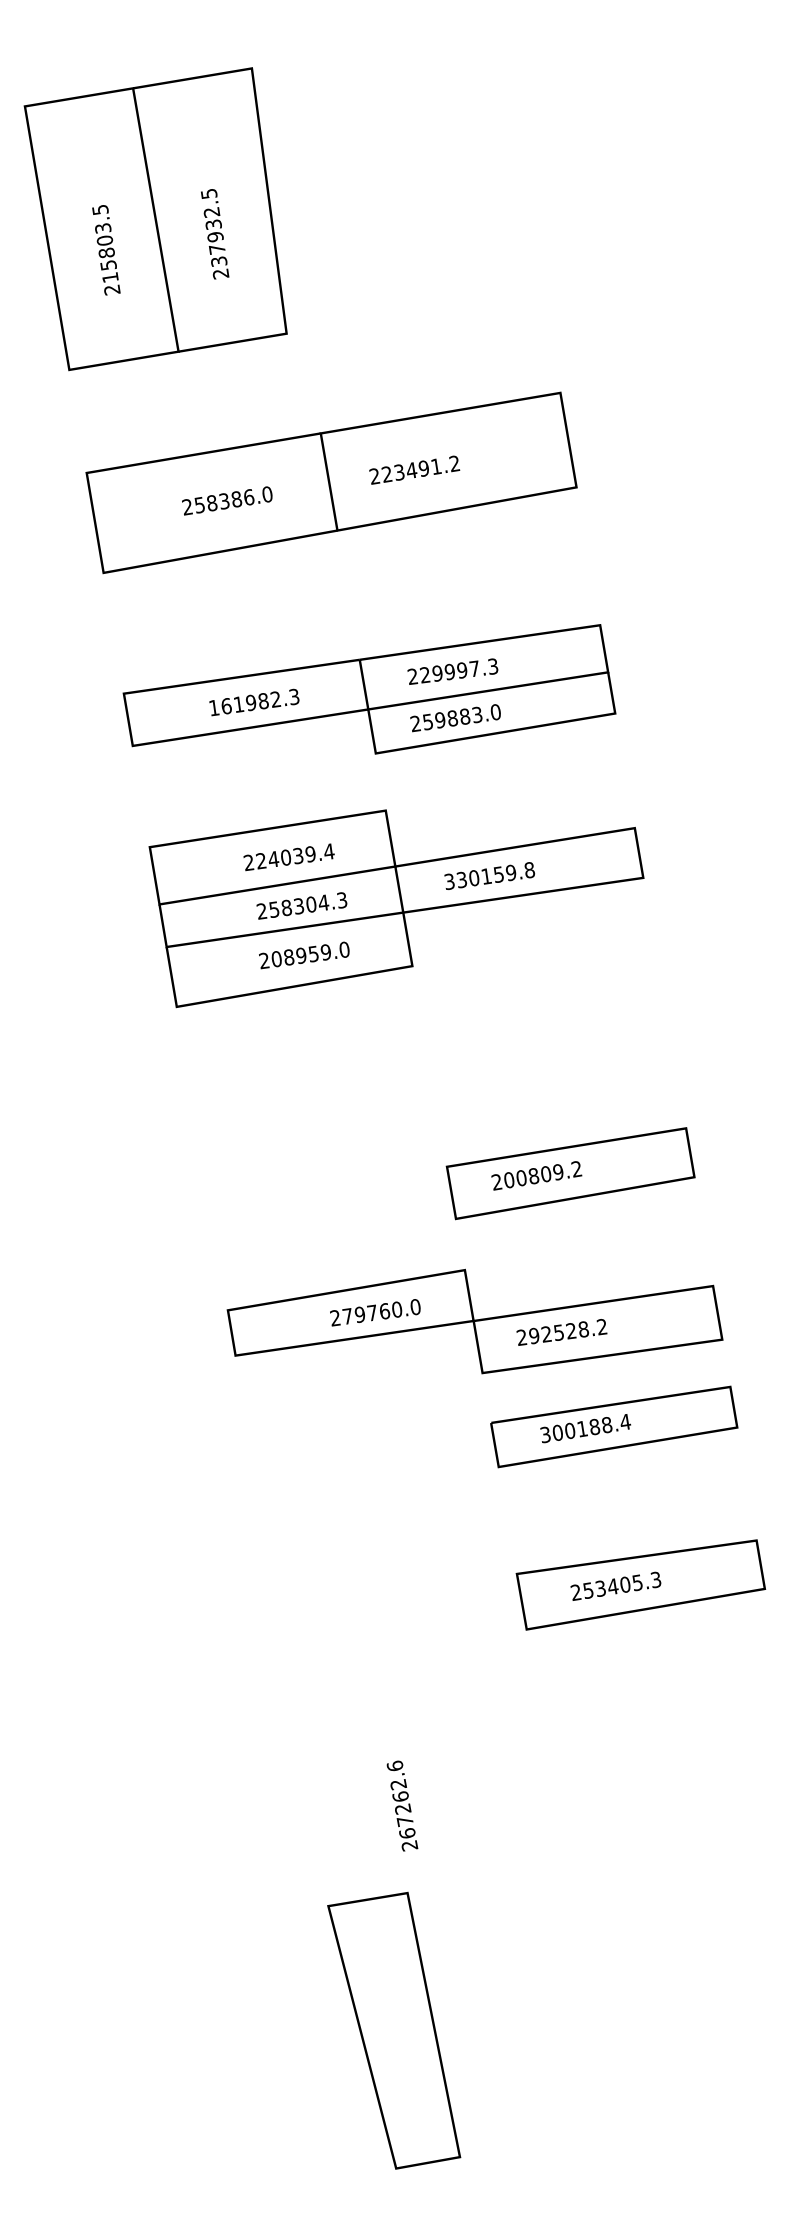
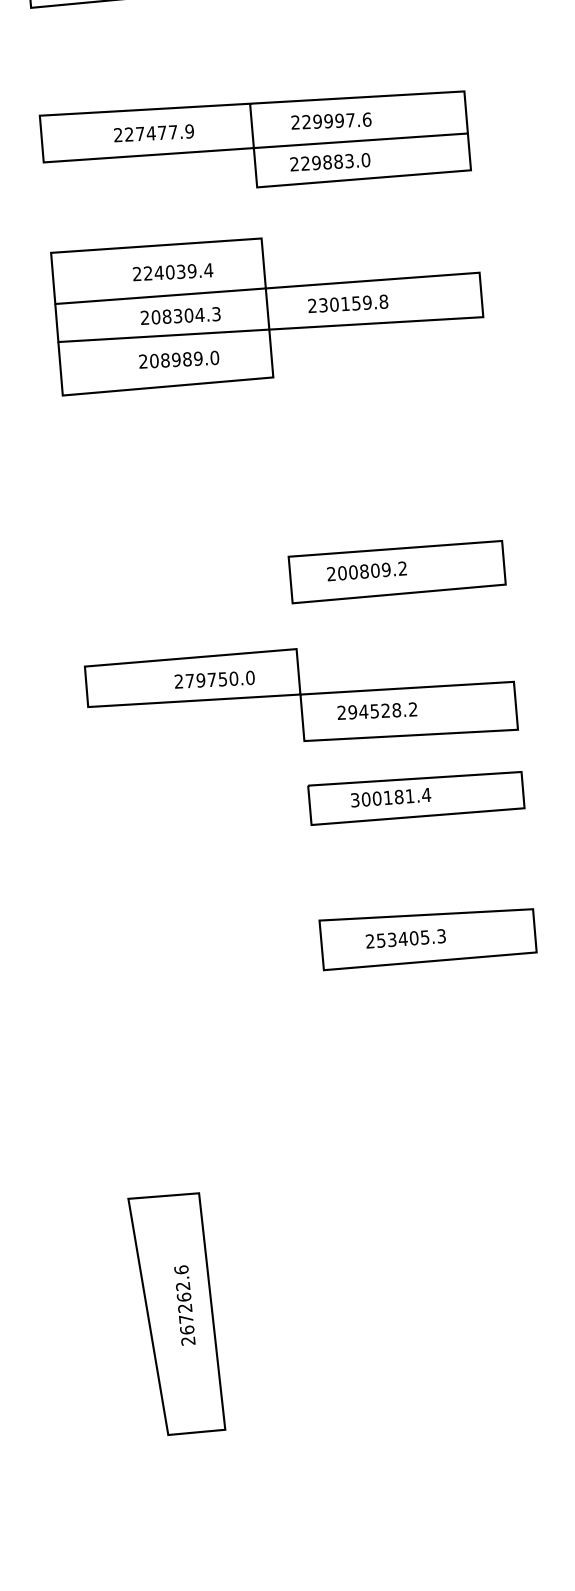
text: (493, 666) -> (367, 119), 229997.3 -> 229997.6
text: (253, 702) -> (153, 133), 161982.3 -> 227477.9
text: (427, 721) -> (305, 163), 259883.0 -> 229883.0
text: (449, 881) -> (312, 305), 330159.8 -> 230159.8
text: (274, 909) -> (156, 317), 258304.3 -> 208304.3
text: (313, 953) -> (187, 358), 208959.0 -> 208989.0
text: (384, 1311) -> (222, 679), 279760.0 -> 279750.0
text: (546, 1334) -> (363, 711), 292528.2 -> 294528.2
text: (607, 1425) -> (410, 796), 300188.4 -> 300181.4
text: (402, 1805) -> (185, 1305), moved

